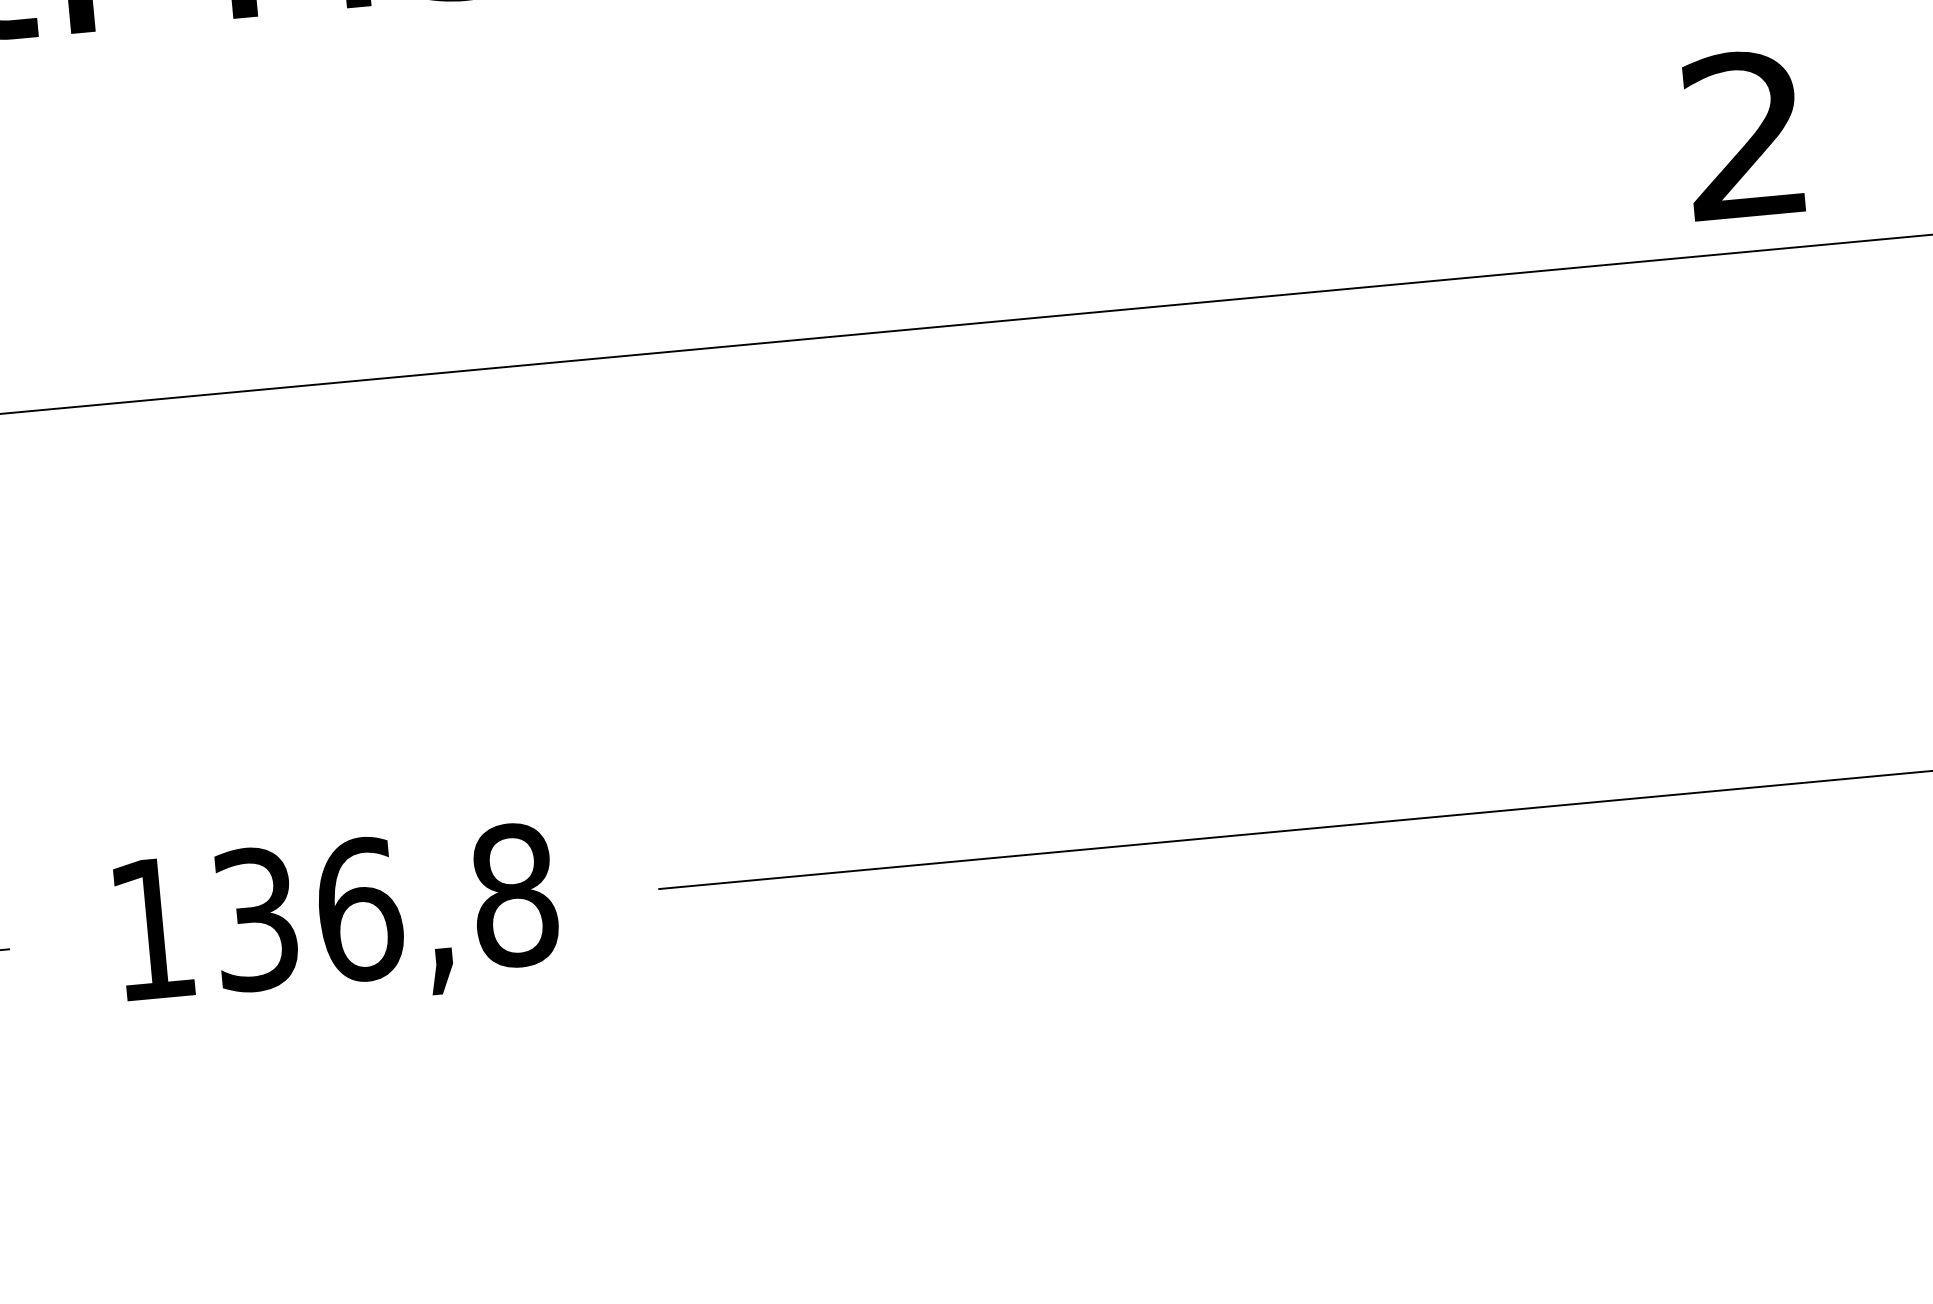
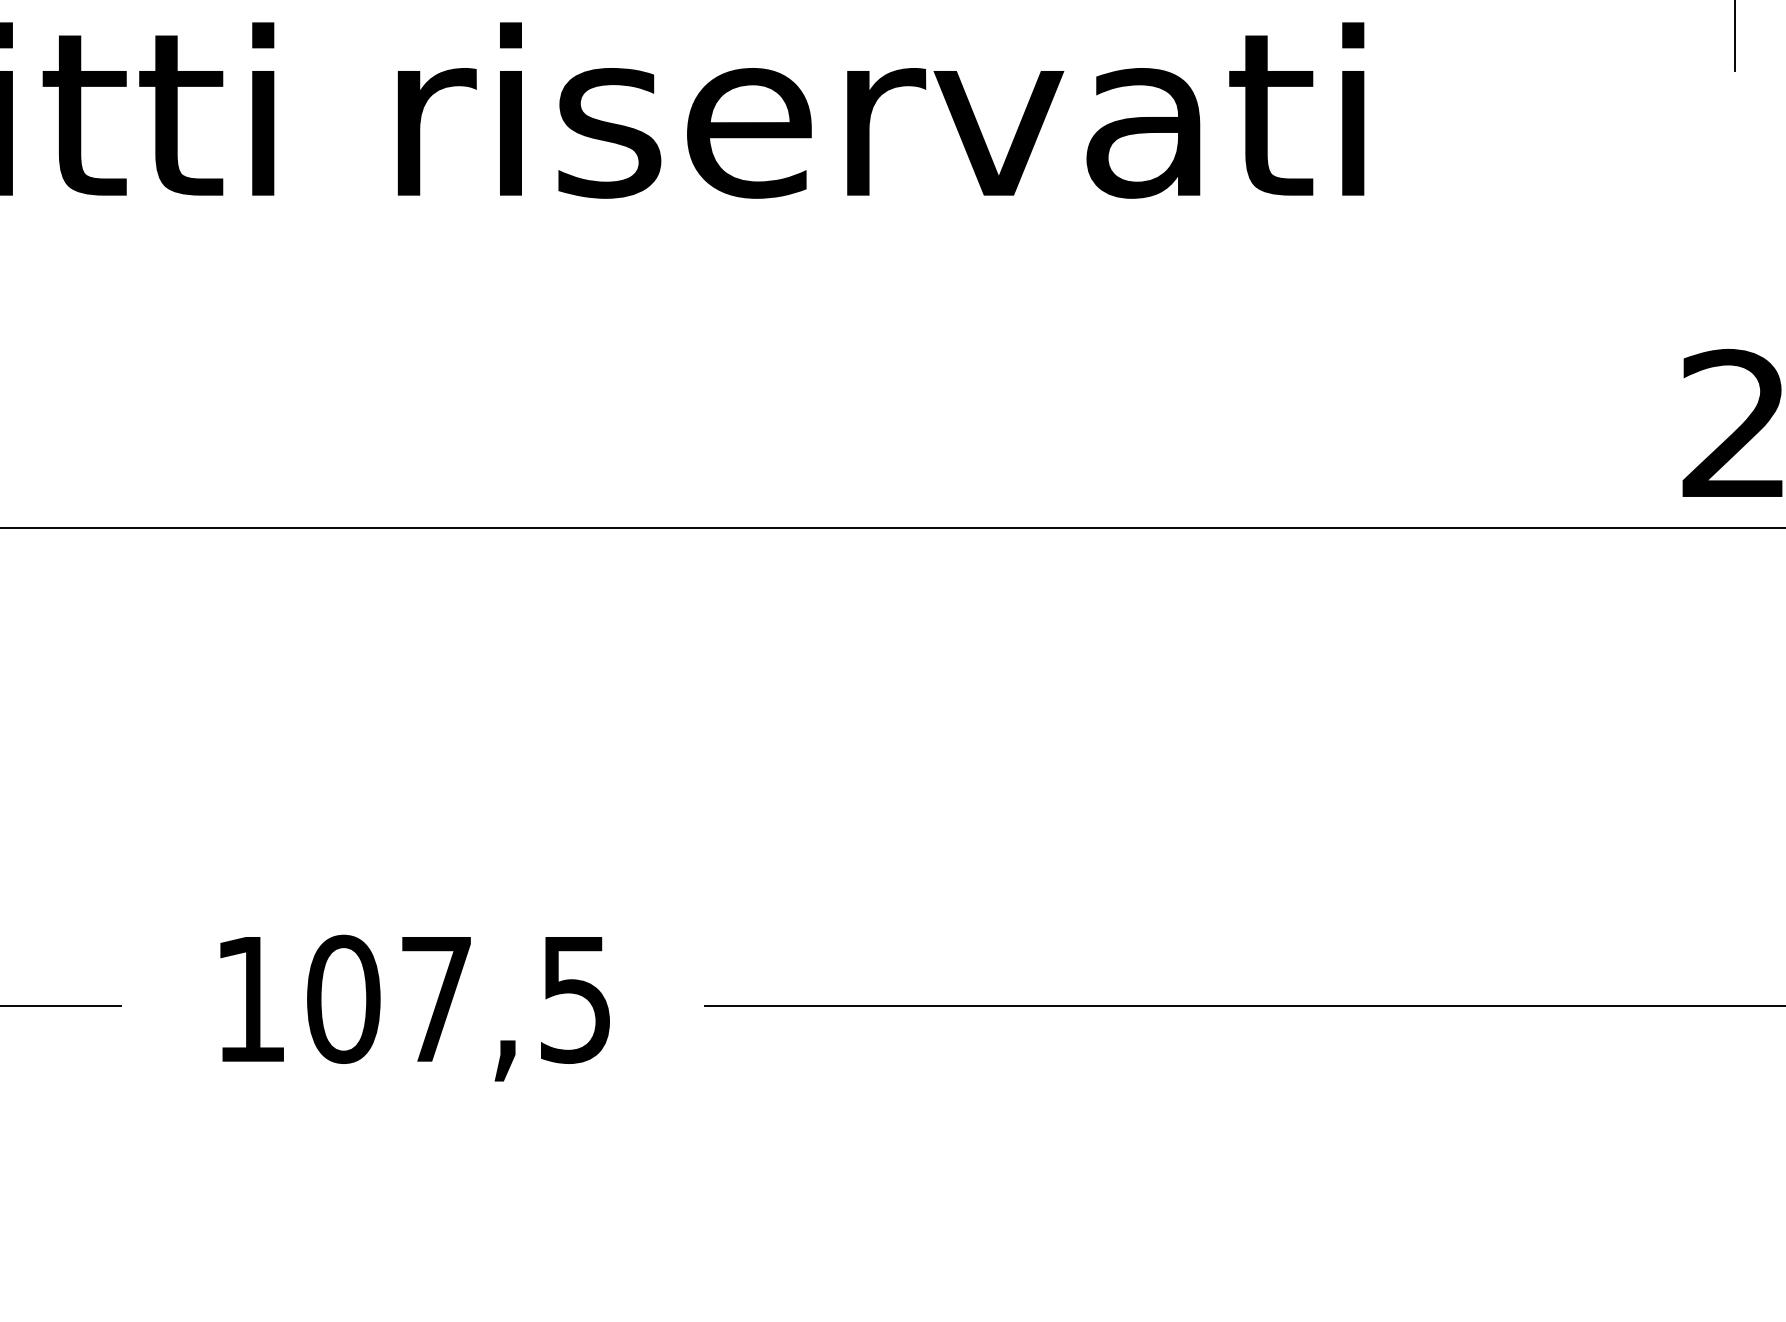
text: (384, 906) -> (459, 998), 136,8 -> 107,5

